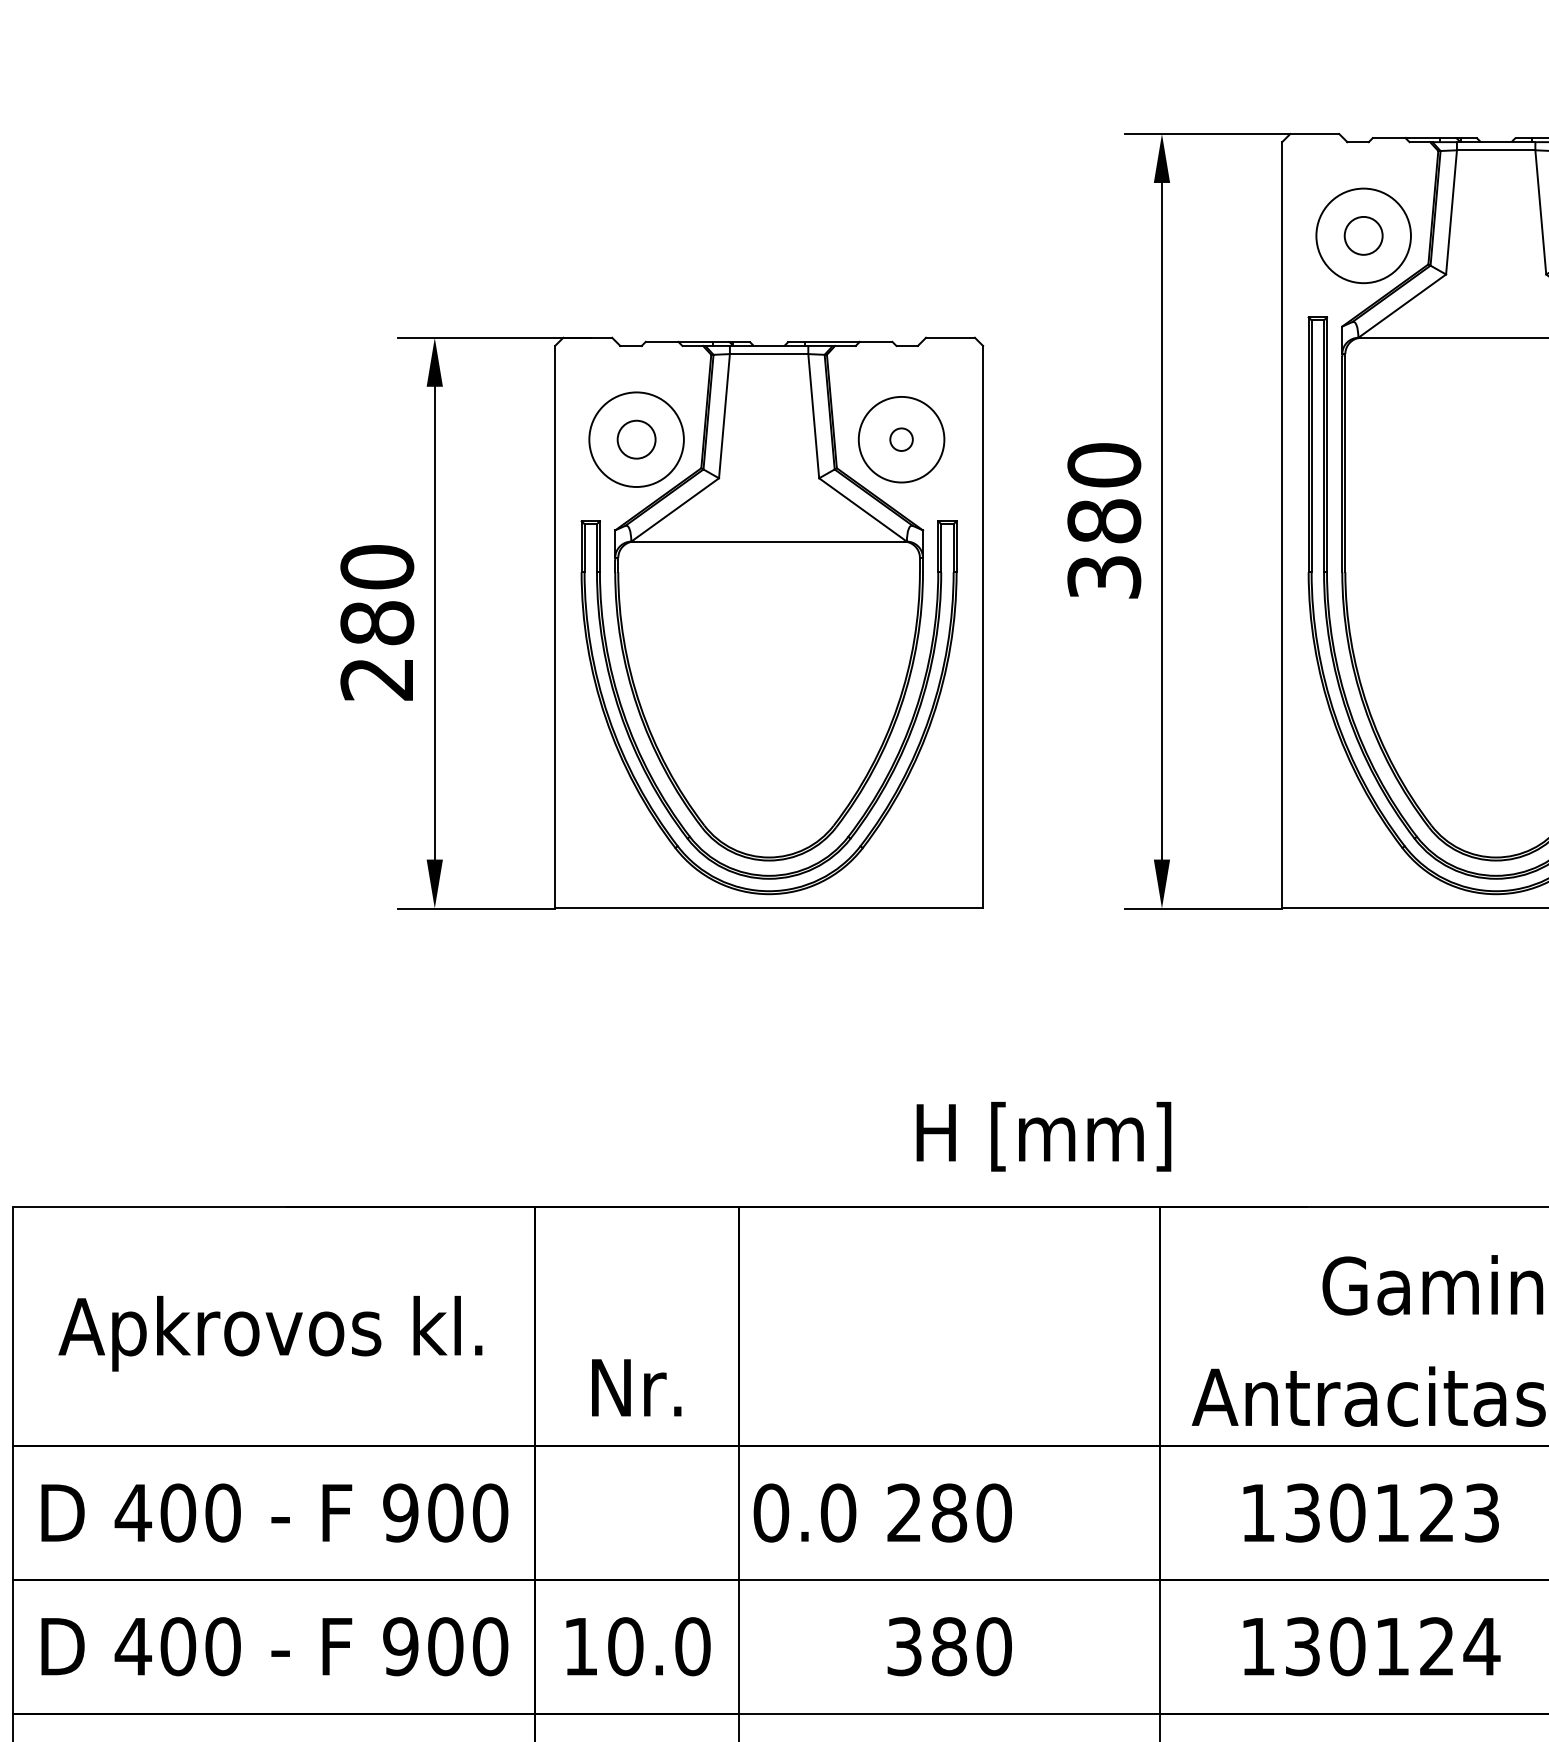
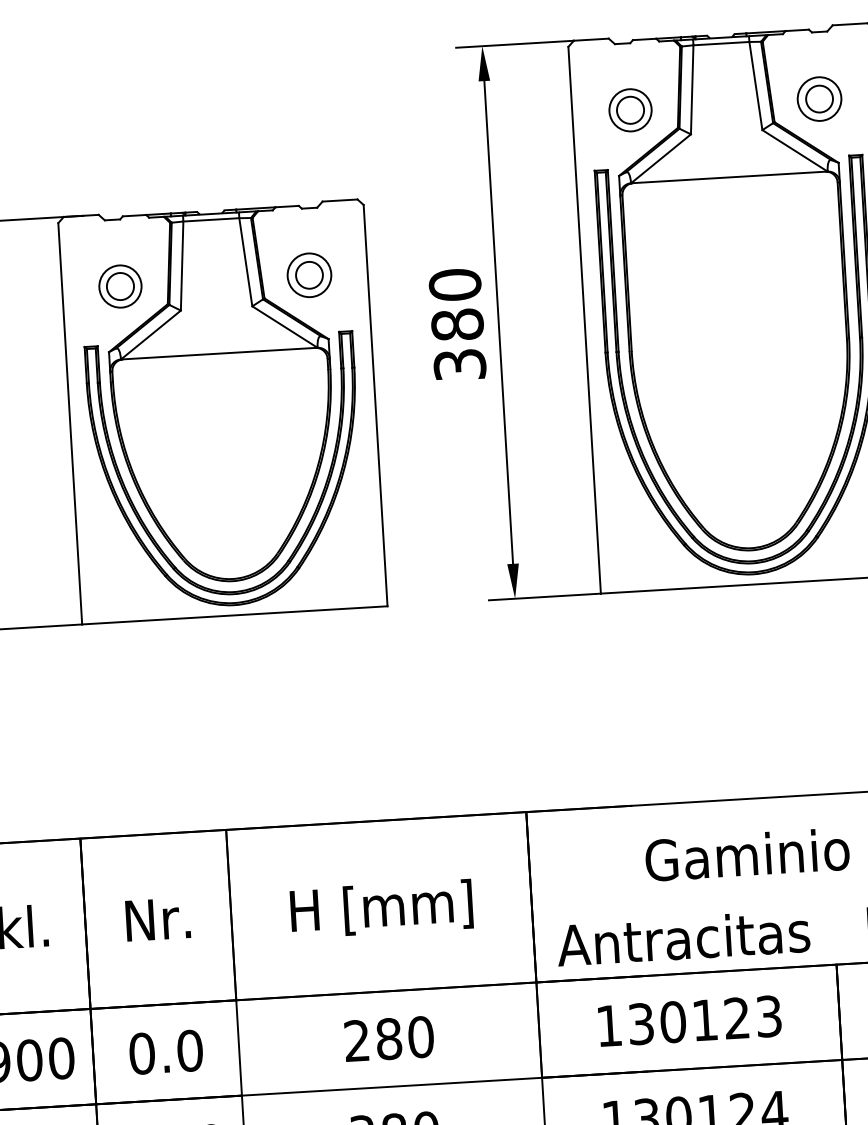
circle: (1363, 235) -> (630, 110), size x0.62
circle: (636, 439) -> (120, 286), size x0.62
circle: (901, 439) -> (309, 275), size x0.71
circle: (901, 439) -> (309, 275), size x1.67
text: (1043, 1136) -> (381, 908), moved
text: (636, 1387) -> (157, 919), moved
text: (804, 1512) -> (165, 1051), moved

